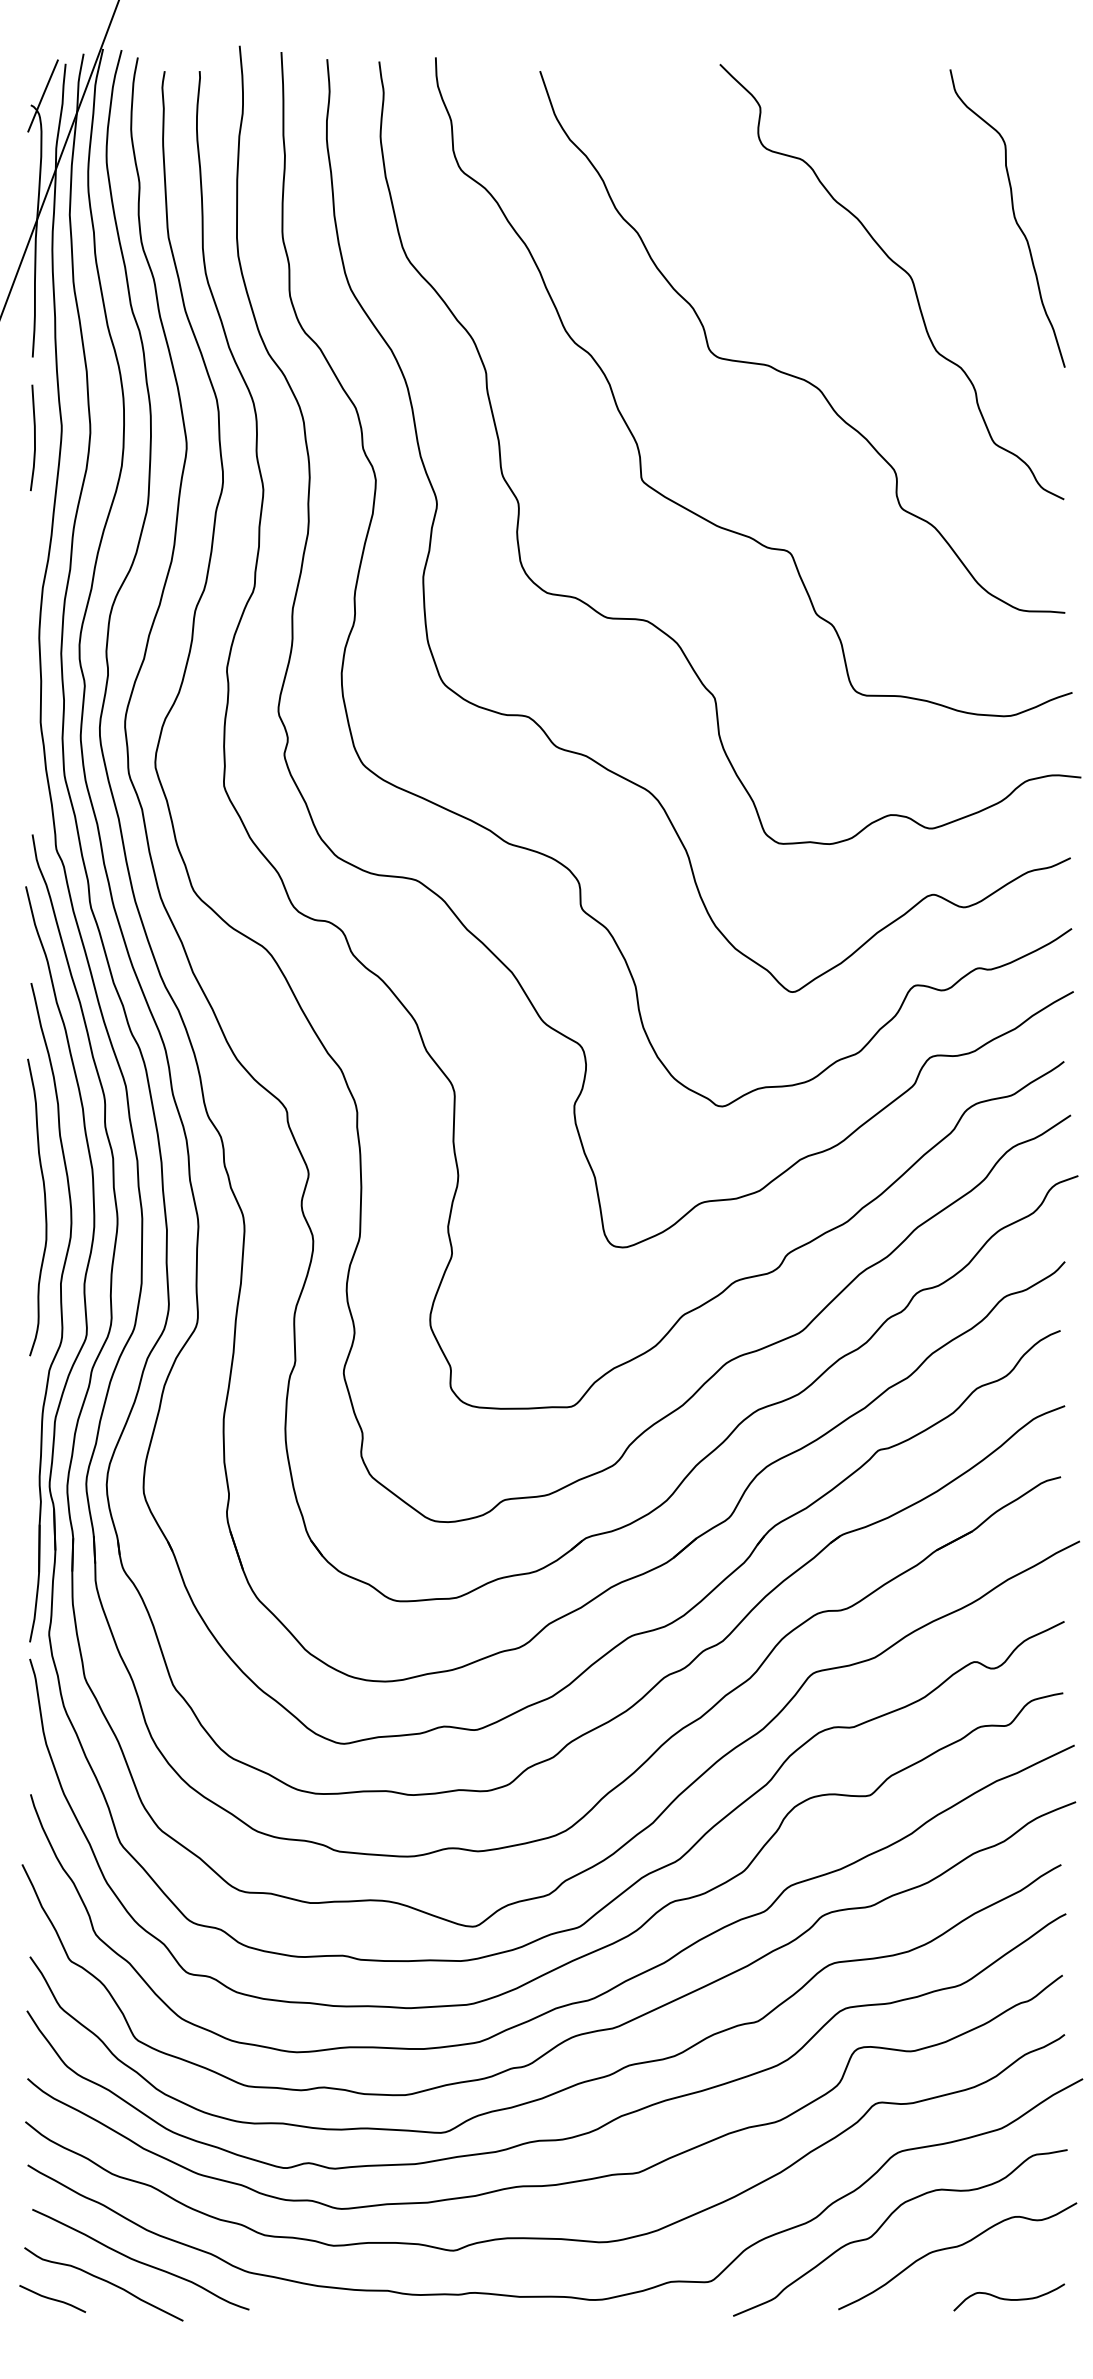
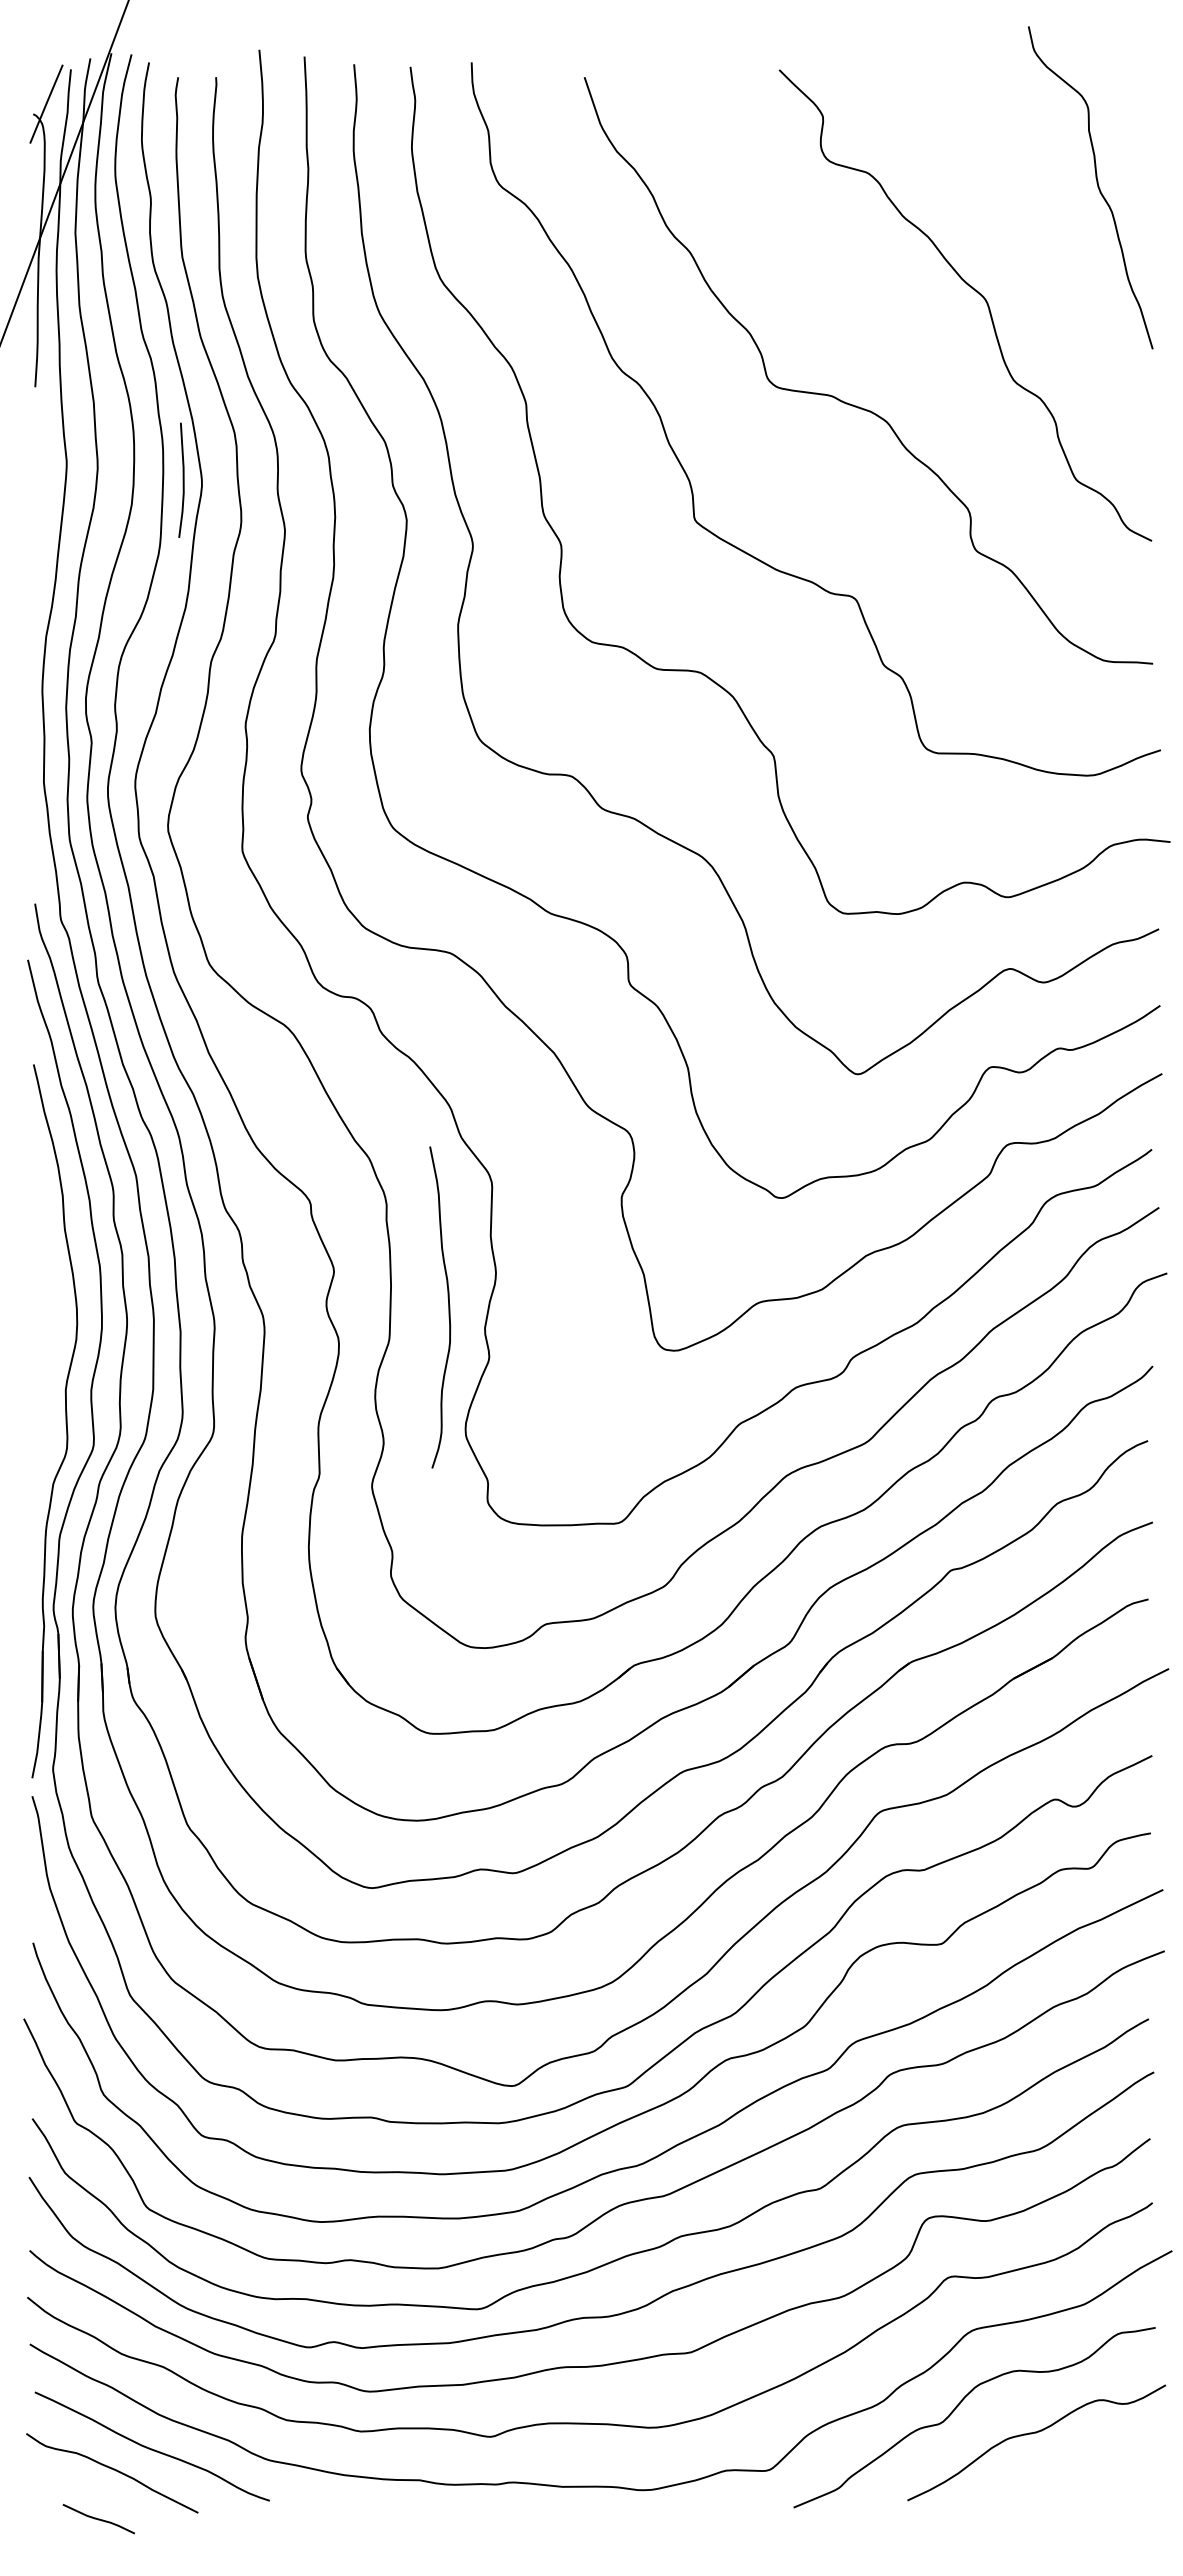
curve: (1013, 218) -> (1097, 187), moved
line: (33, 437) -> (182, 479), moved
curve: (44, 1207) -> (448, 1307), moved
curve: (52, 2299) -> (98, 2519), moved
curve: (1009, 2299) -> (1092, 2489), removed

